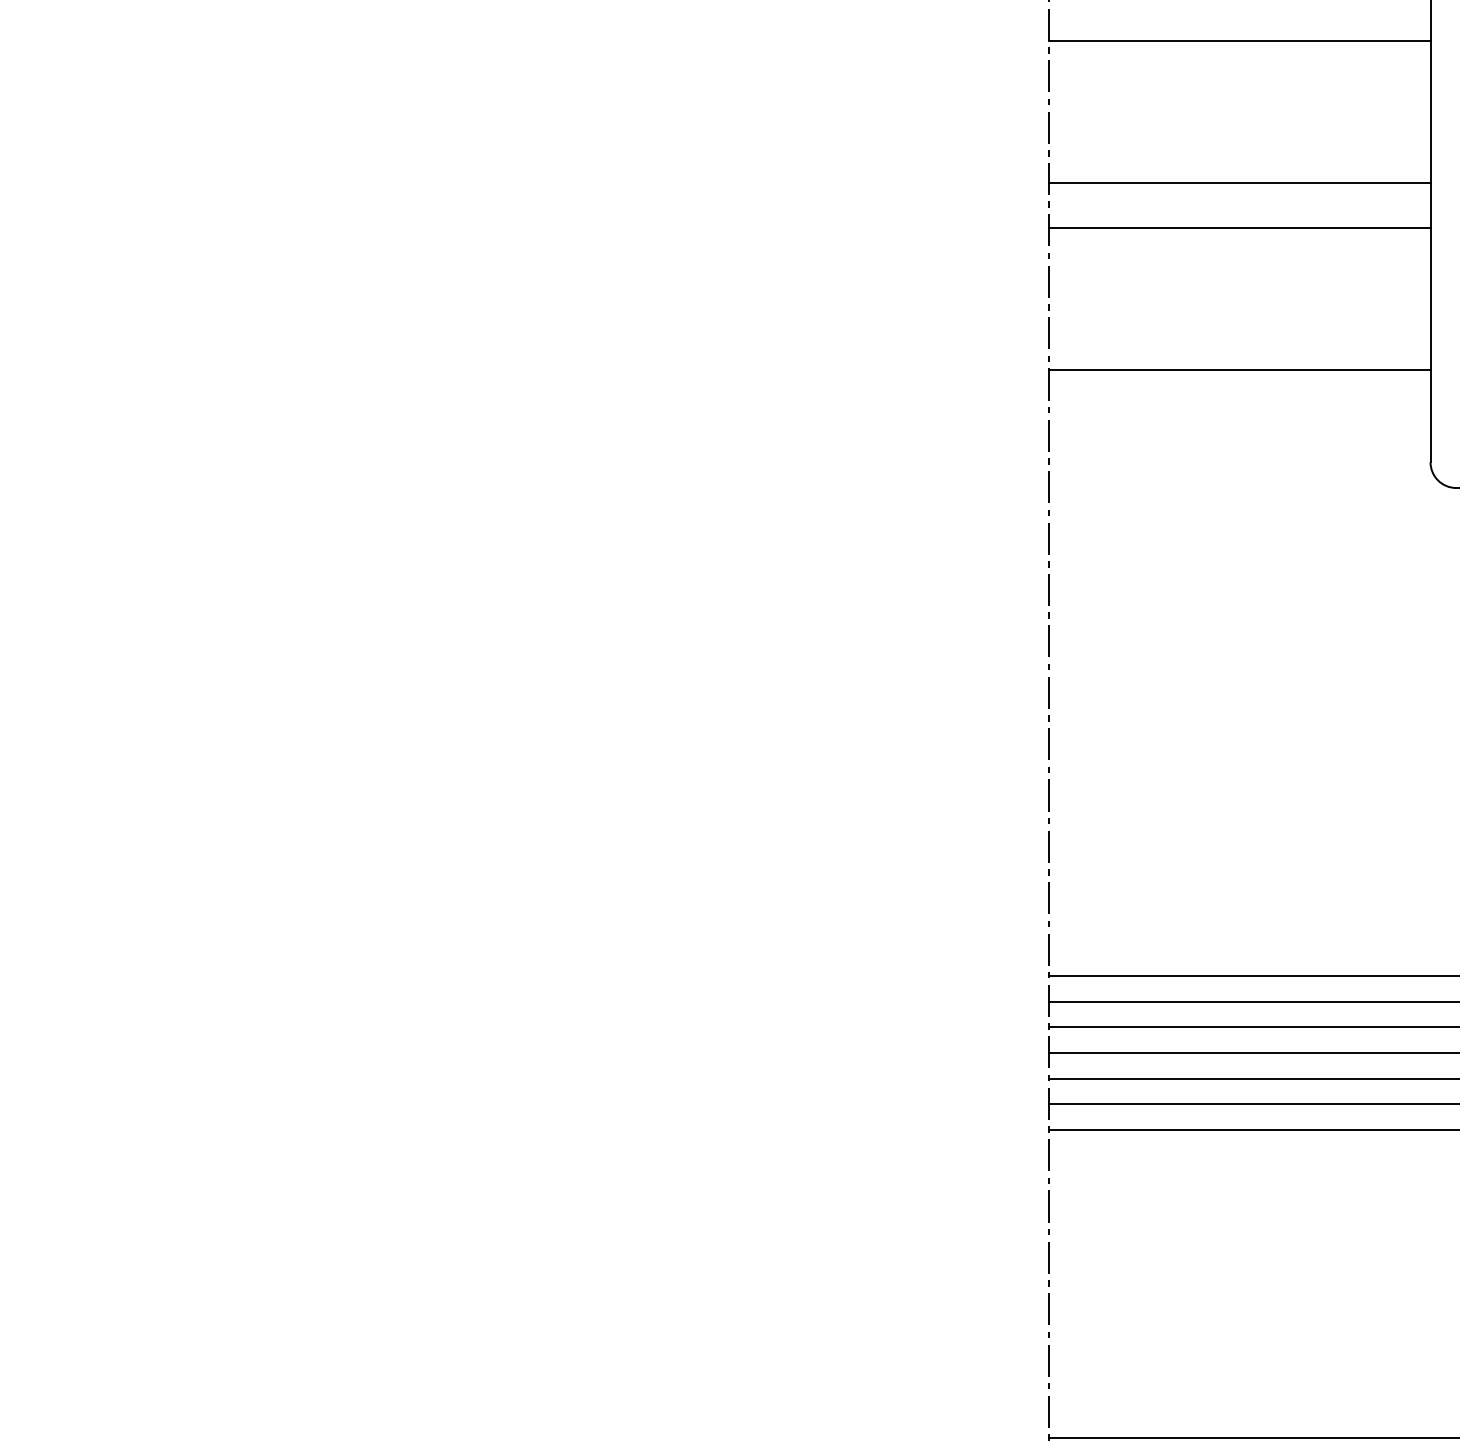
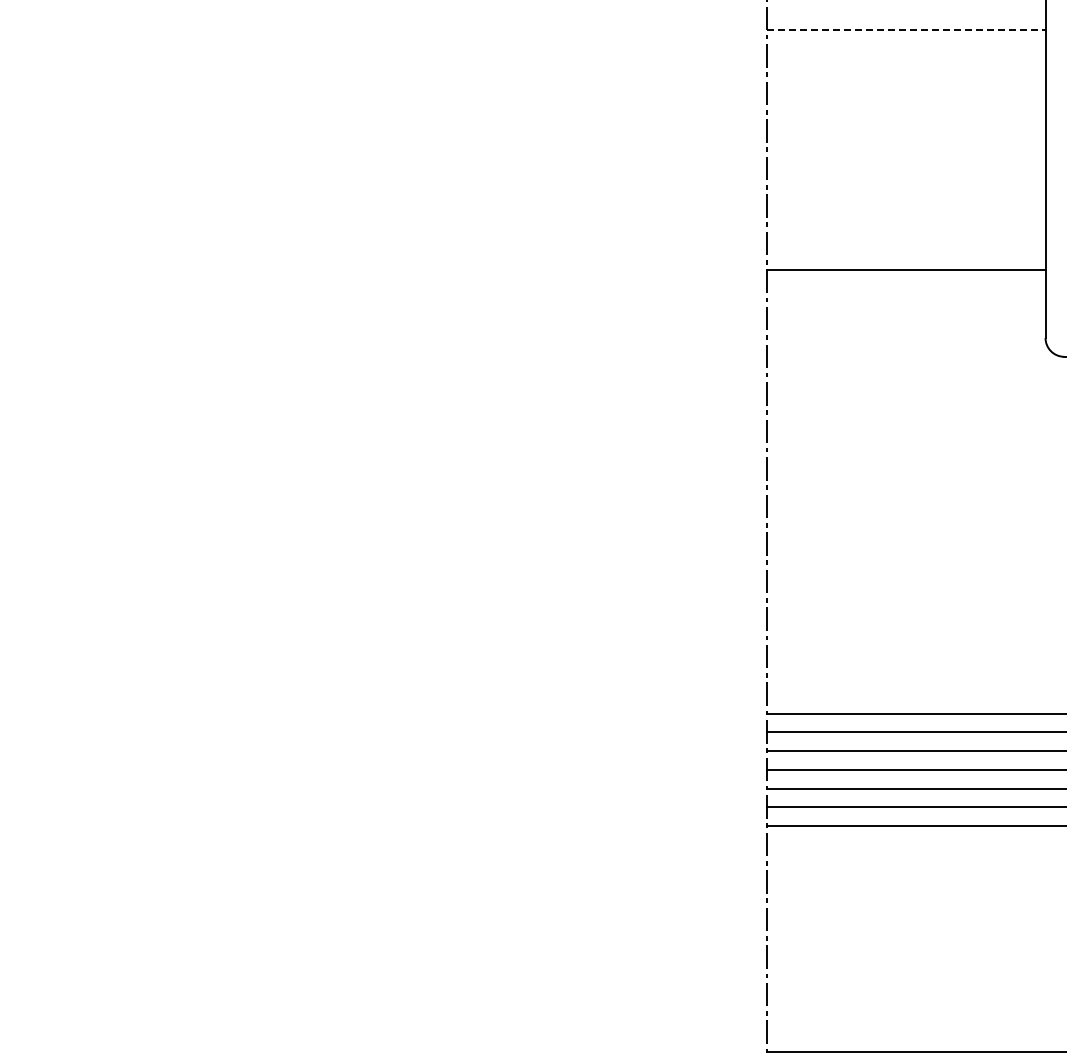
line: (1240, 41) -> (906, 30), solid -> dashed
line: (1238, 182) -> (905, 133), removed
line: (1238, 227) -> (905, 166), removed

